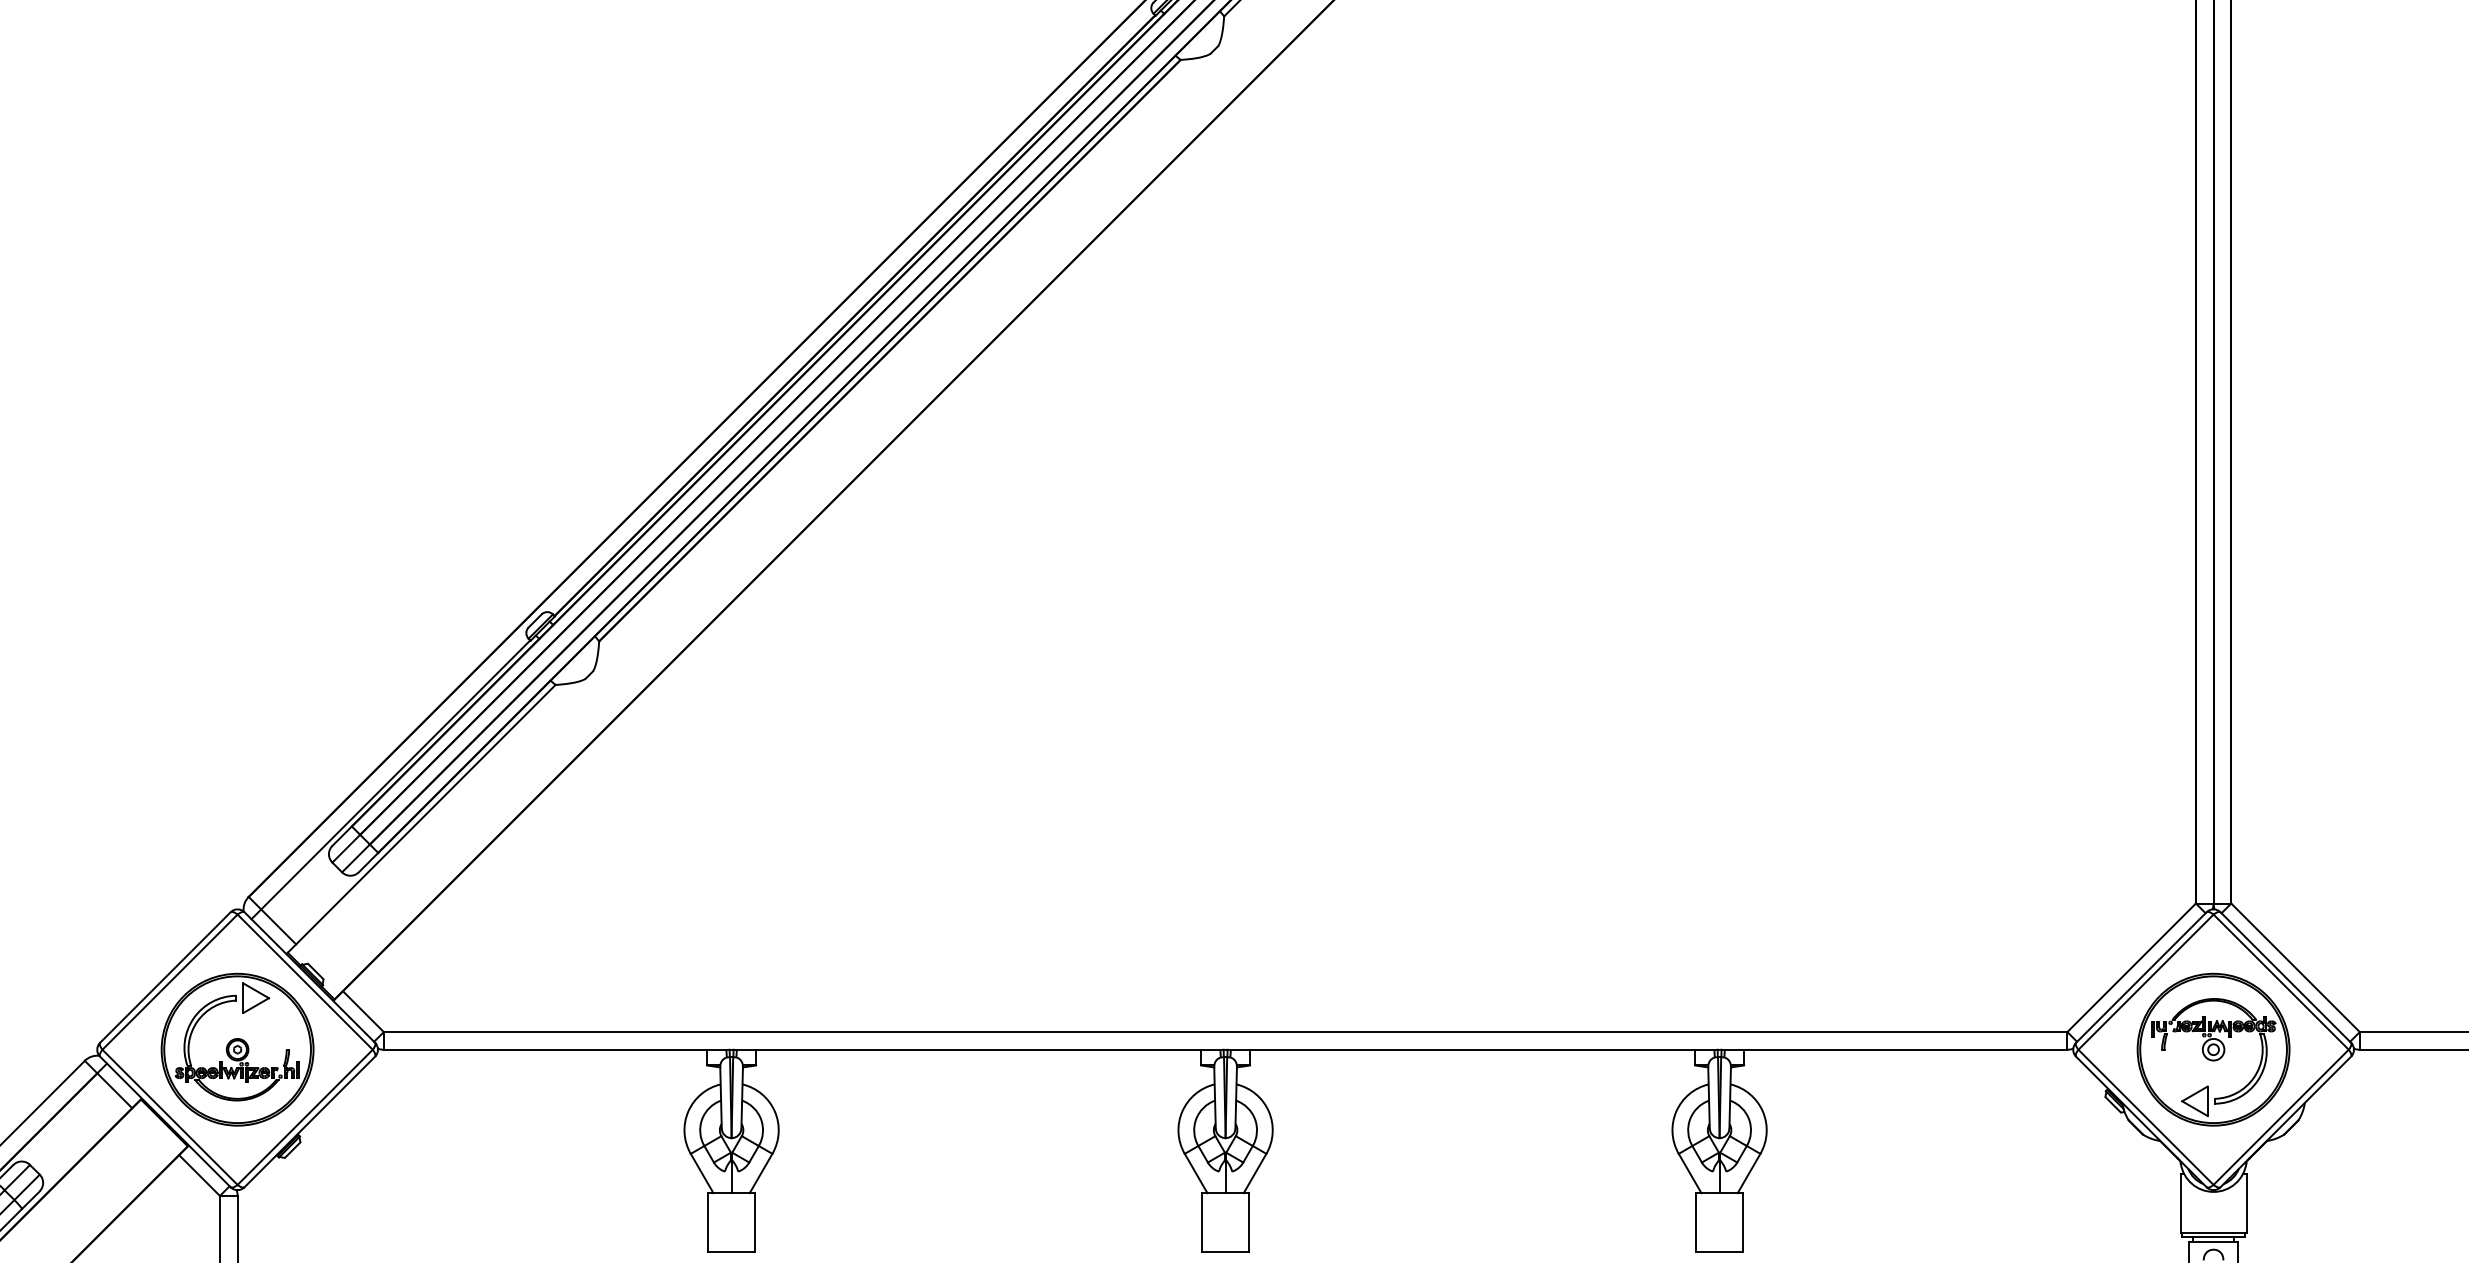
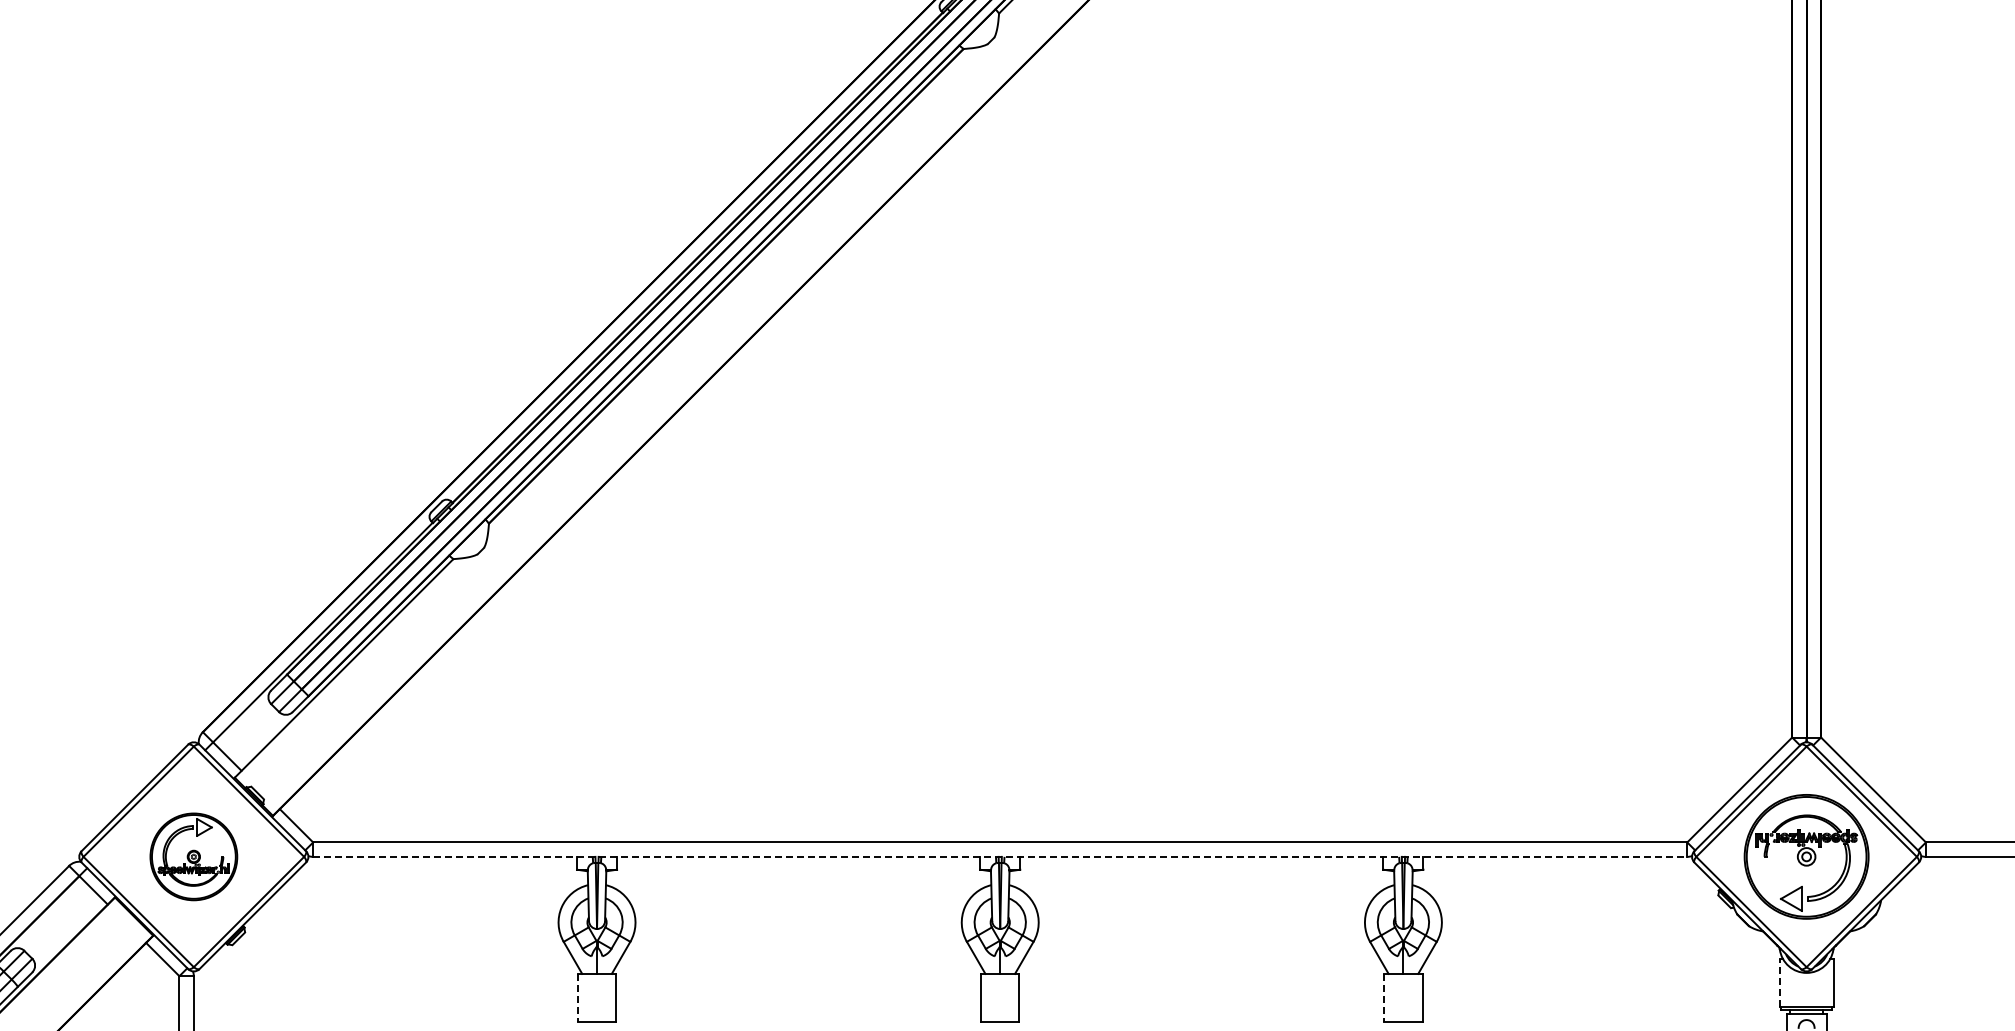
part: (237, 1049) -> (193, 856), size x0.7
line: (1225, 1049) -> (1000, 856), solid -> dashed
line: (2180, 1203) -> (1779, 982), solid -> dashed
line: (707, 1223) -> (577, 998), solid -> dashed
line: (1696, 1223) -> (1384, 998), solid -> dashed

